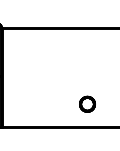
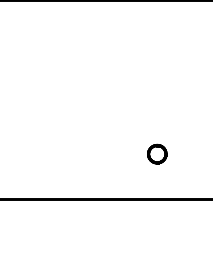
part: (87, 104) -> (157, 154), size x0.62

